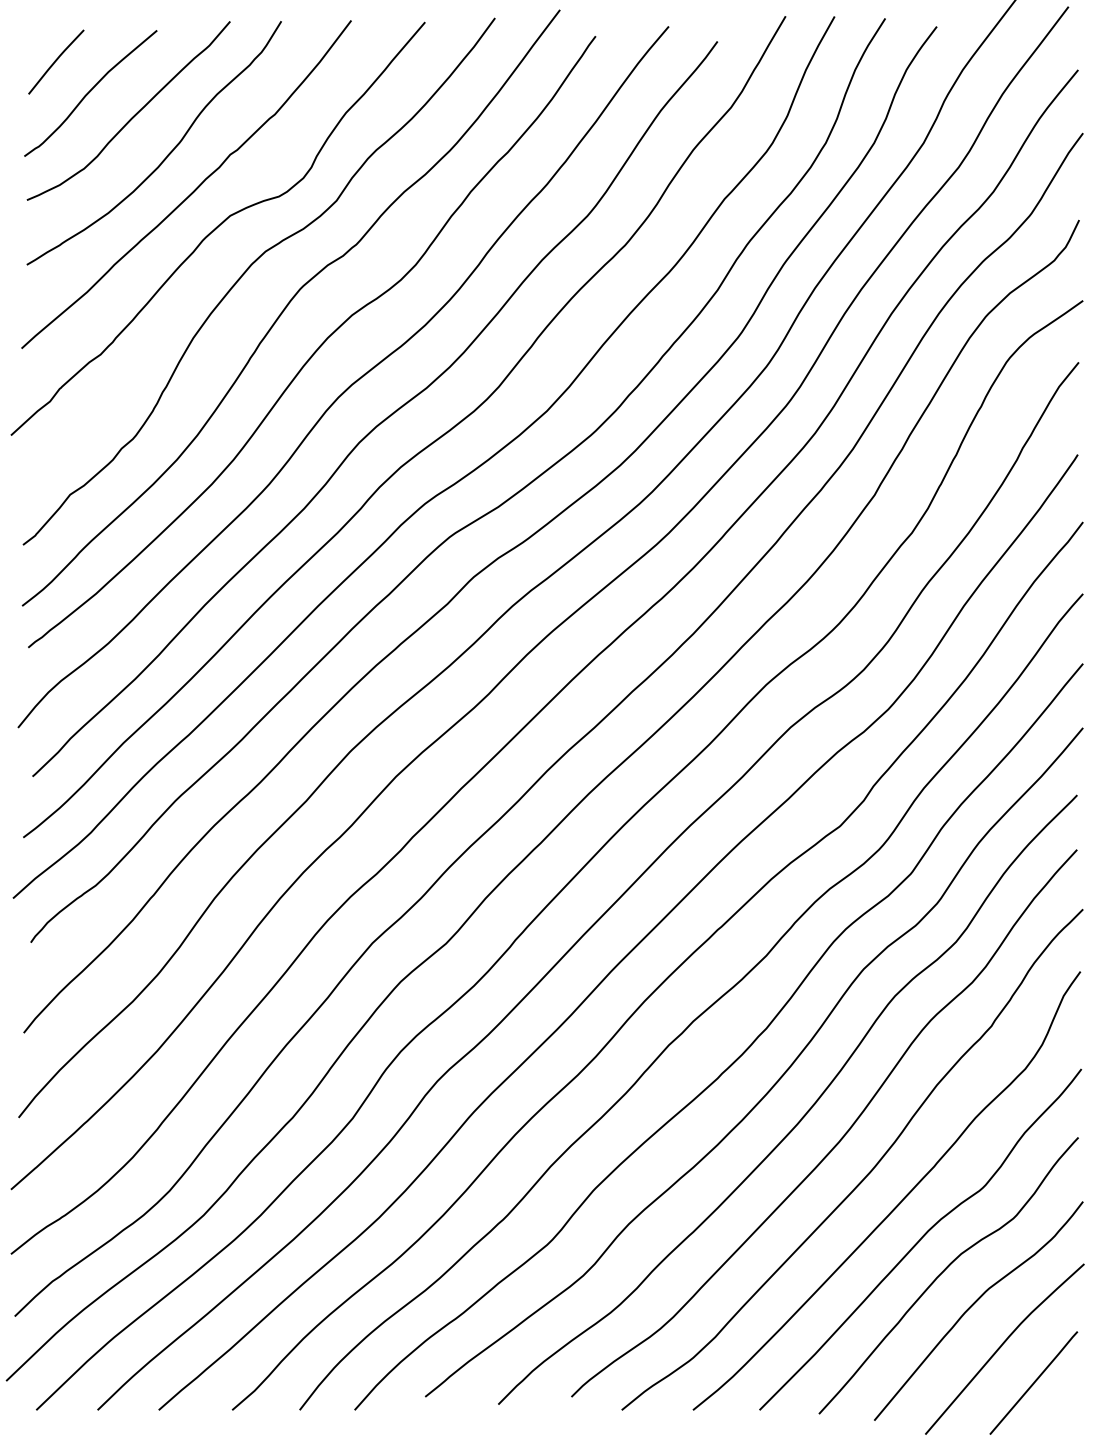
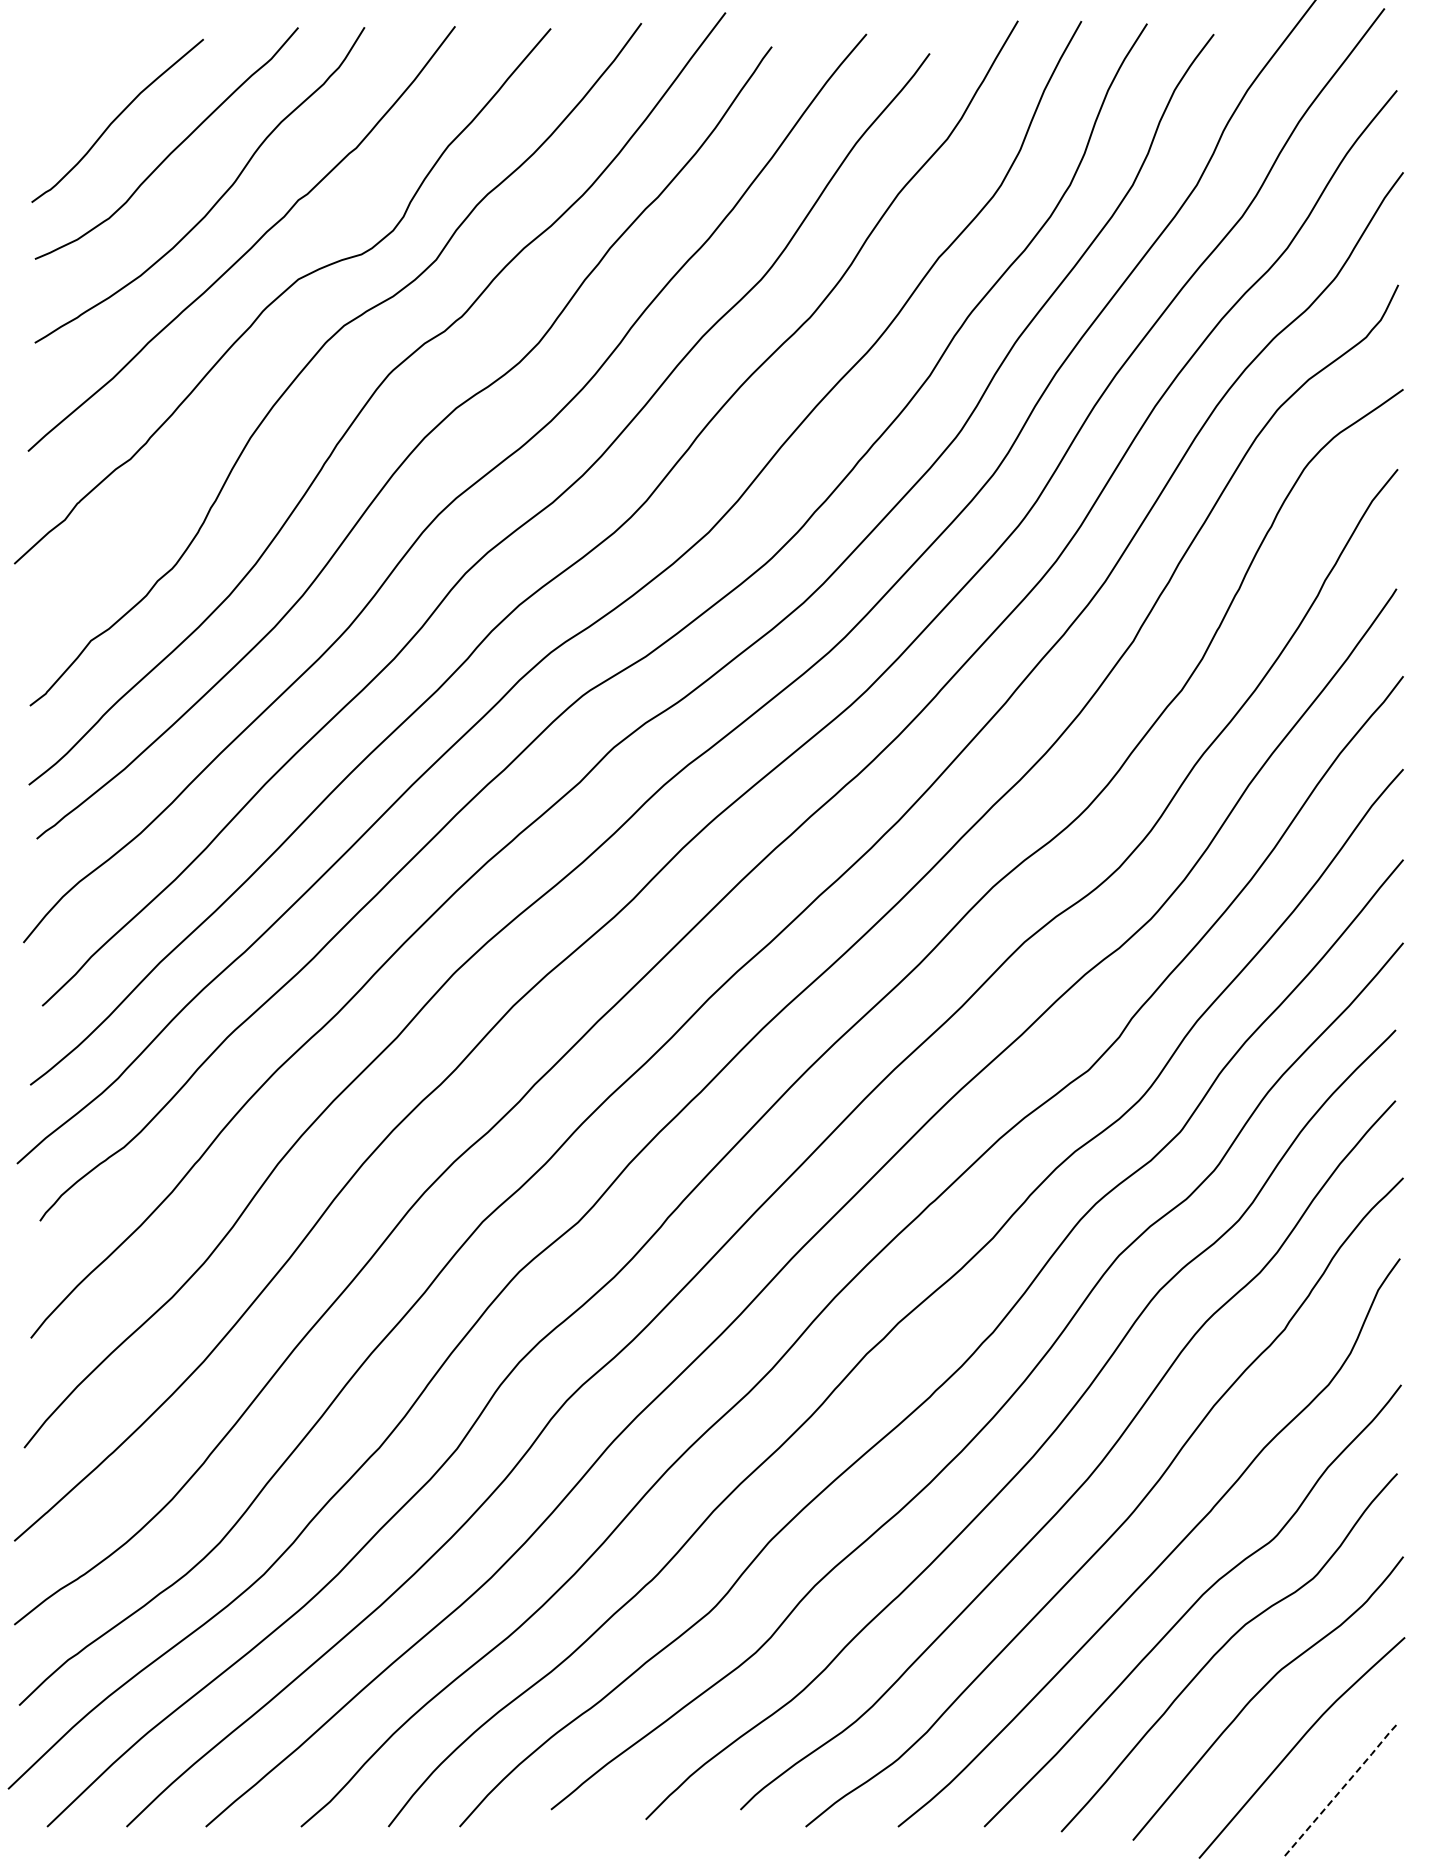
line: (55, 62) -> (72, 80), removed
line: (1034, 1382) -> (1340, 1791), solid -> dashed

